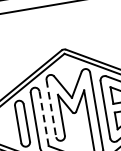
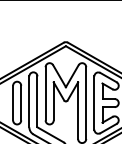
line: (51, 108) -> (45, 93), dashed -> solid
line: (44, 118) -> (37, 101), dashed -> solid

